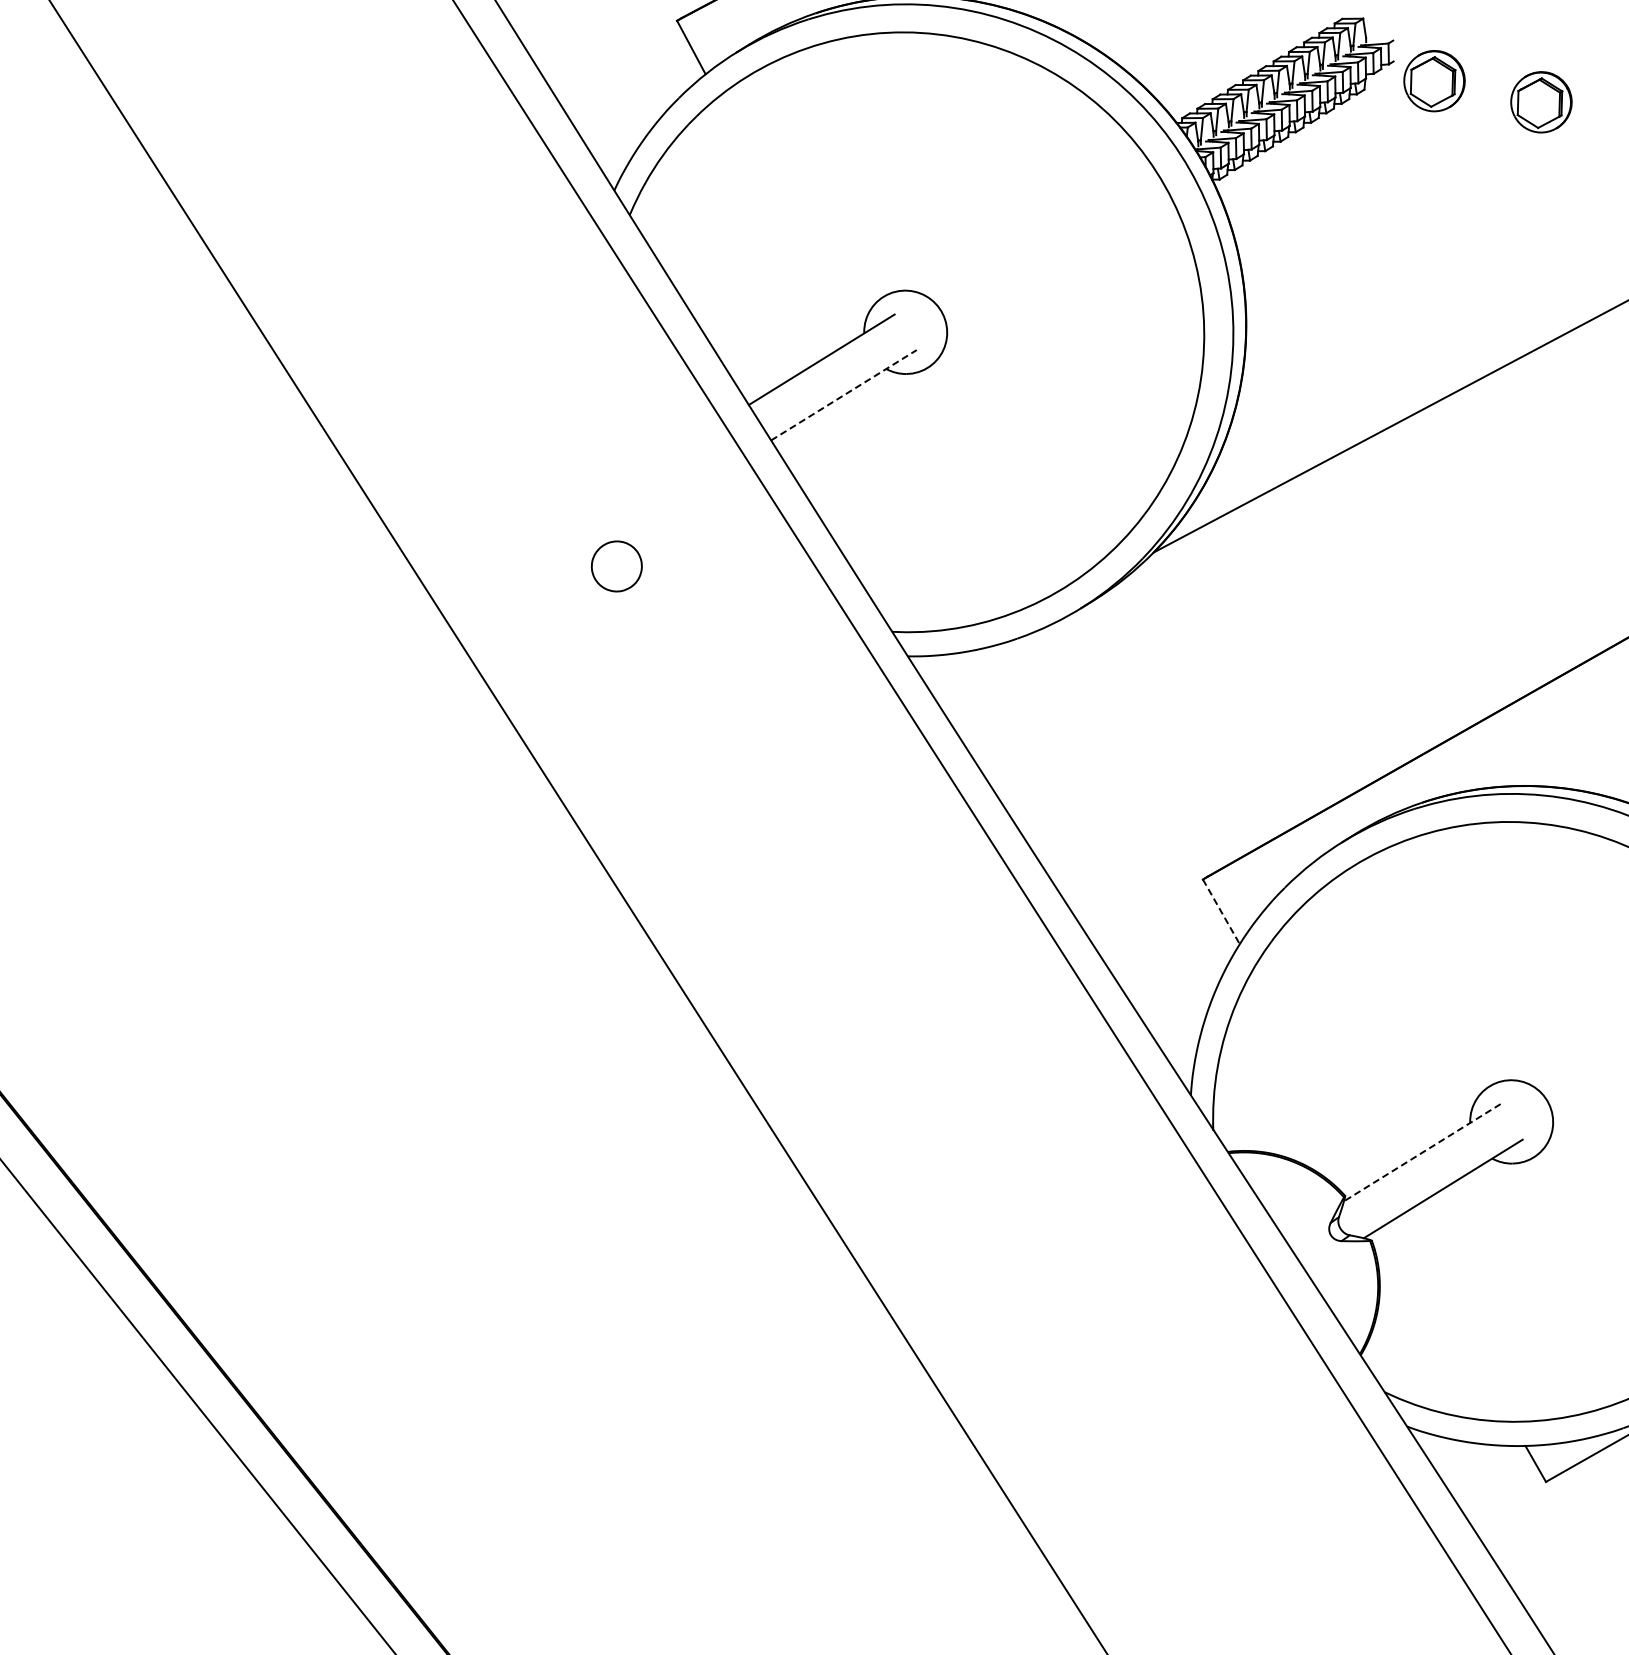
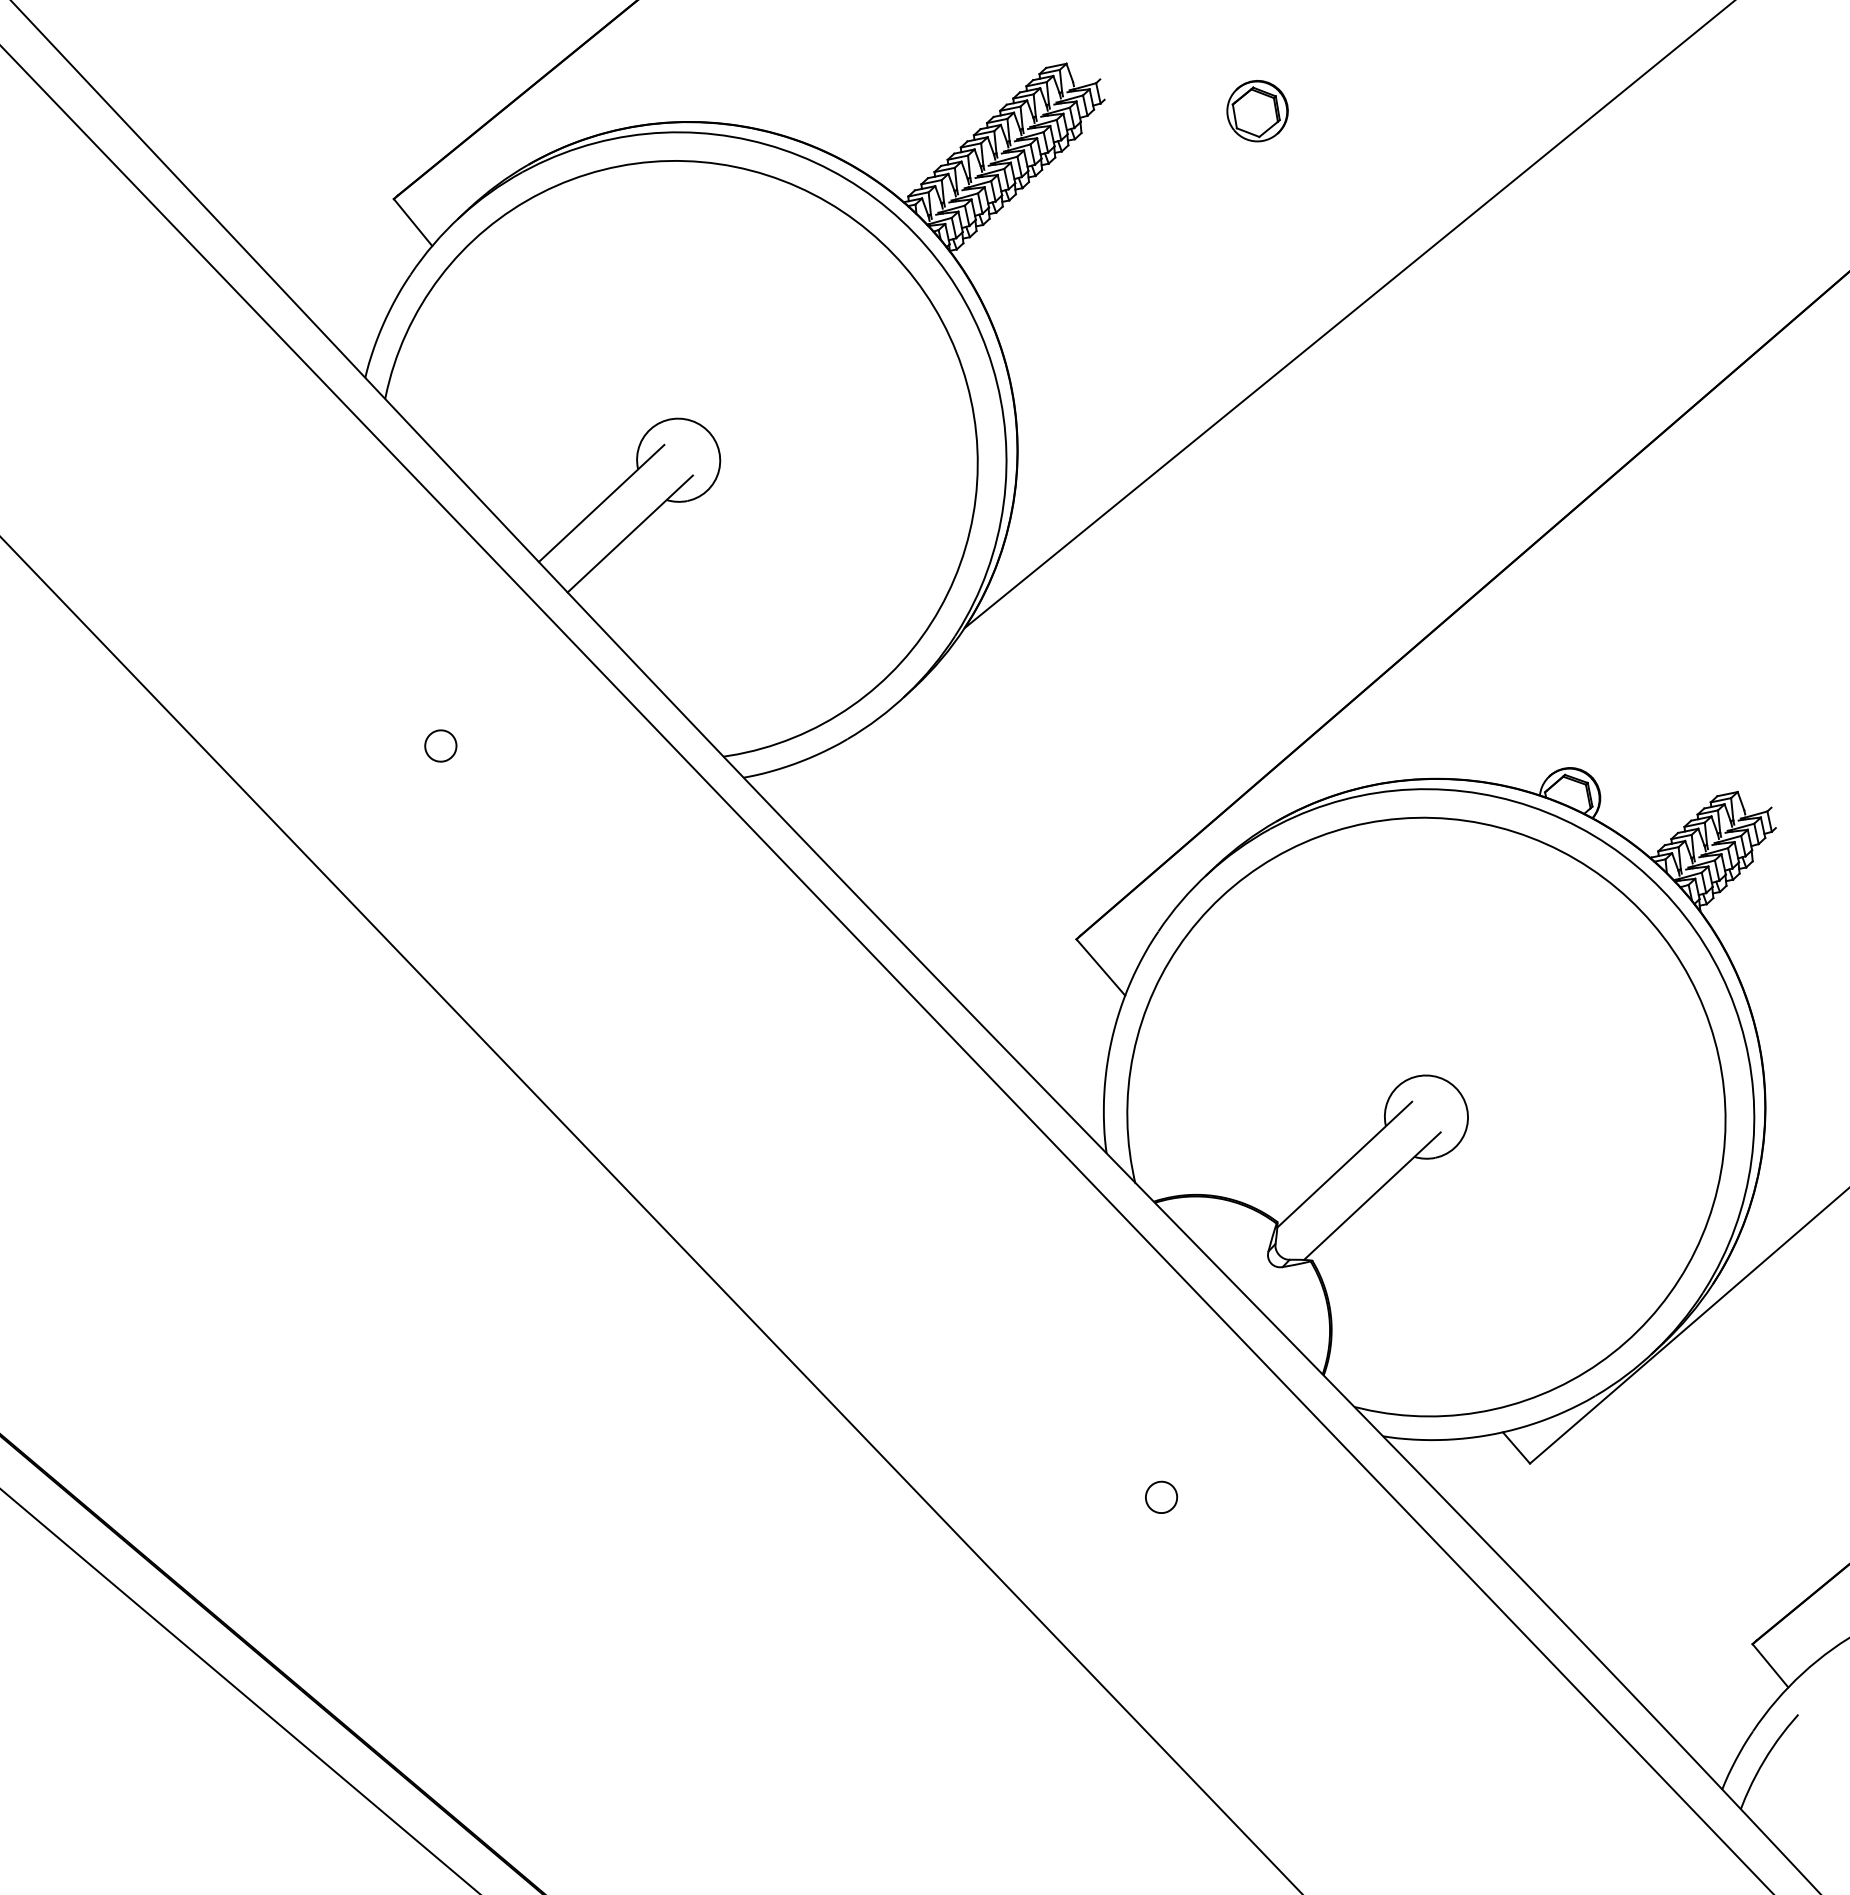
part: (1434, 81) -> (1148, 111), removed
line: (844, 395) -> (630, 534), dashed -> solid
part: (616, 565) -> (440, 745), size x0.62
line: (1221, 912) -> (1101, 967), dashed -> solid
line: (1421, 1153) -> (1344, 1165), dashed -> solid
part: (1178, 1442) -> (1161, 1496), added

